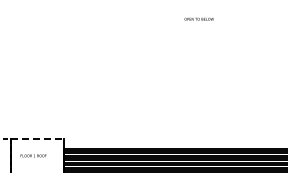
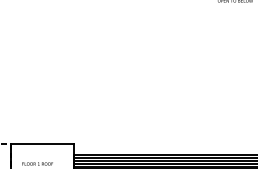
line: (38, 139) -> (43, 144), dashed -> solid

